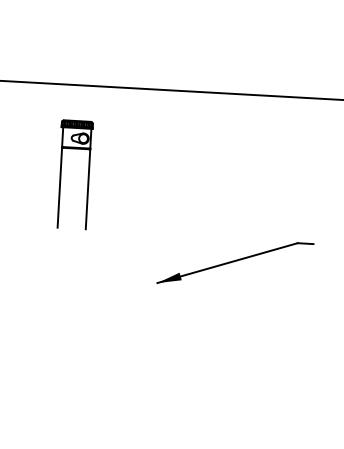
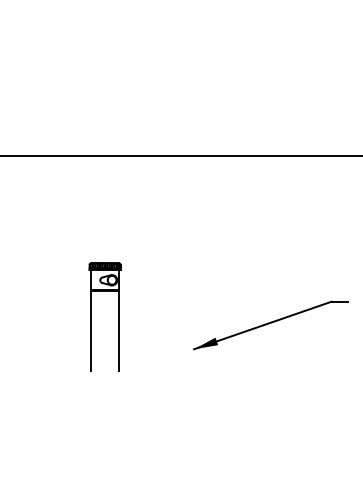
part: (60, 173) -> (91, 316), moved

